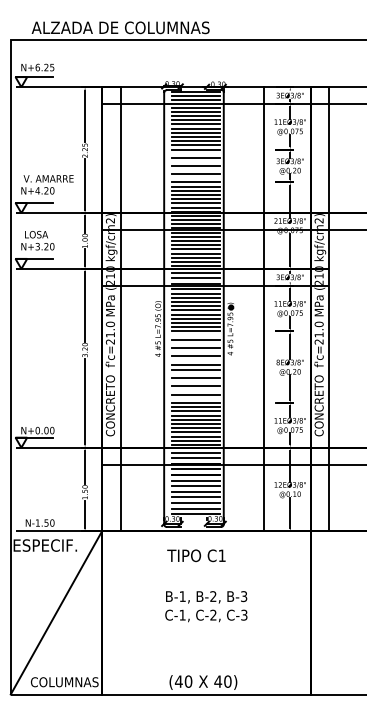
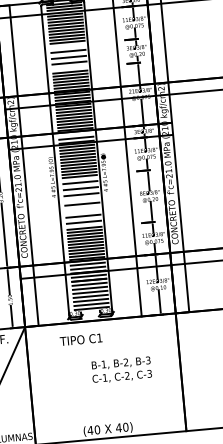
line: (195, 149) -> (67, 45), removed
line: (195, 182) -> (69, 69), removed
line: (195, 272) -> (75, 134), removed
line: (195, 364) -> (81, 200), removed
line: (195, 377) -> (82, 209), removed
text: (196, 555) -> (81, 339), moved
text: (206, 606) -> (121, 370), moved

